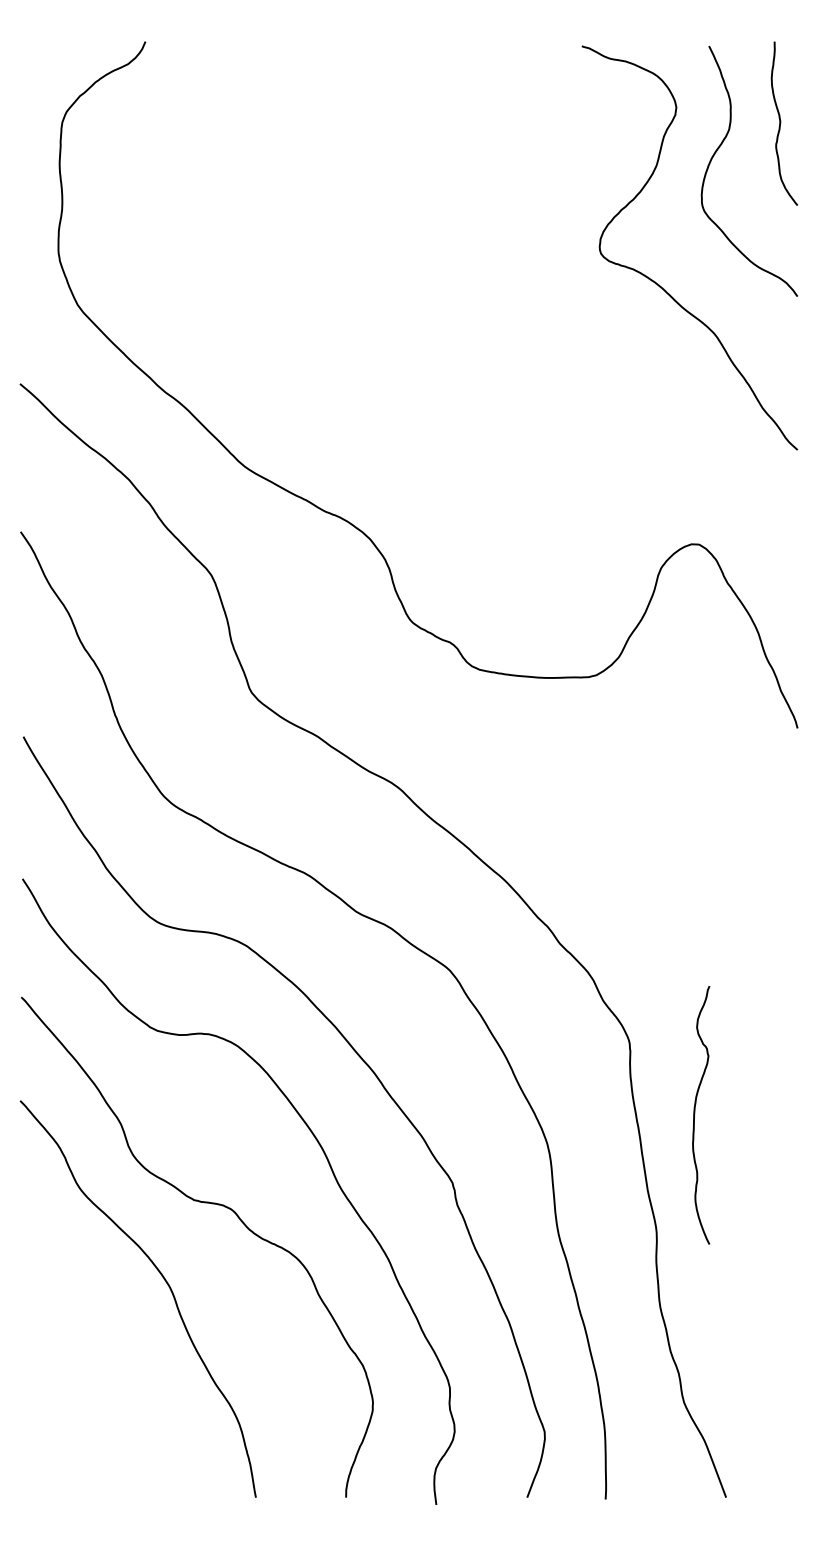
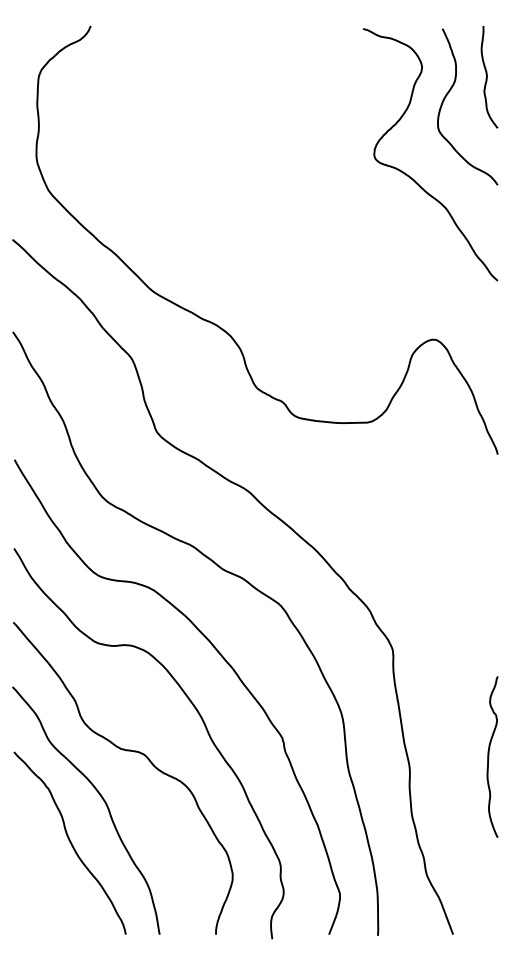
curve: (696, 1114) -> (489, 756), moved
curve: (111, 1349) -> (69, 842), added

